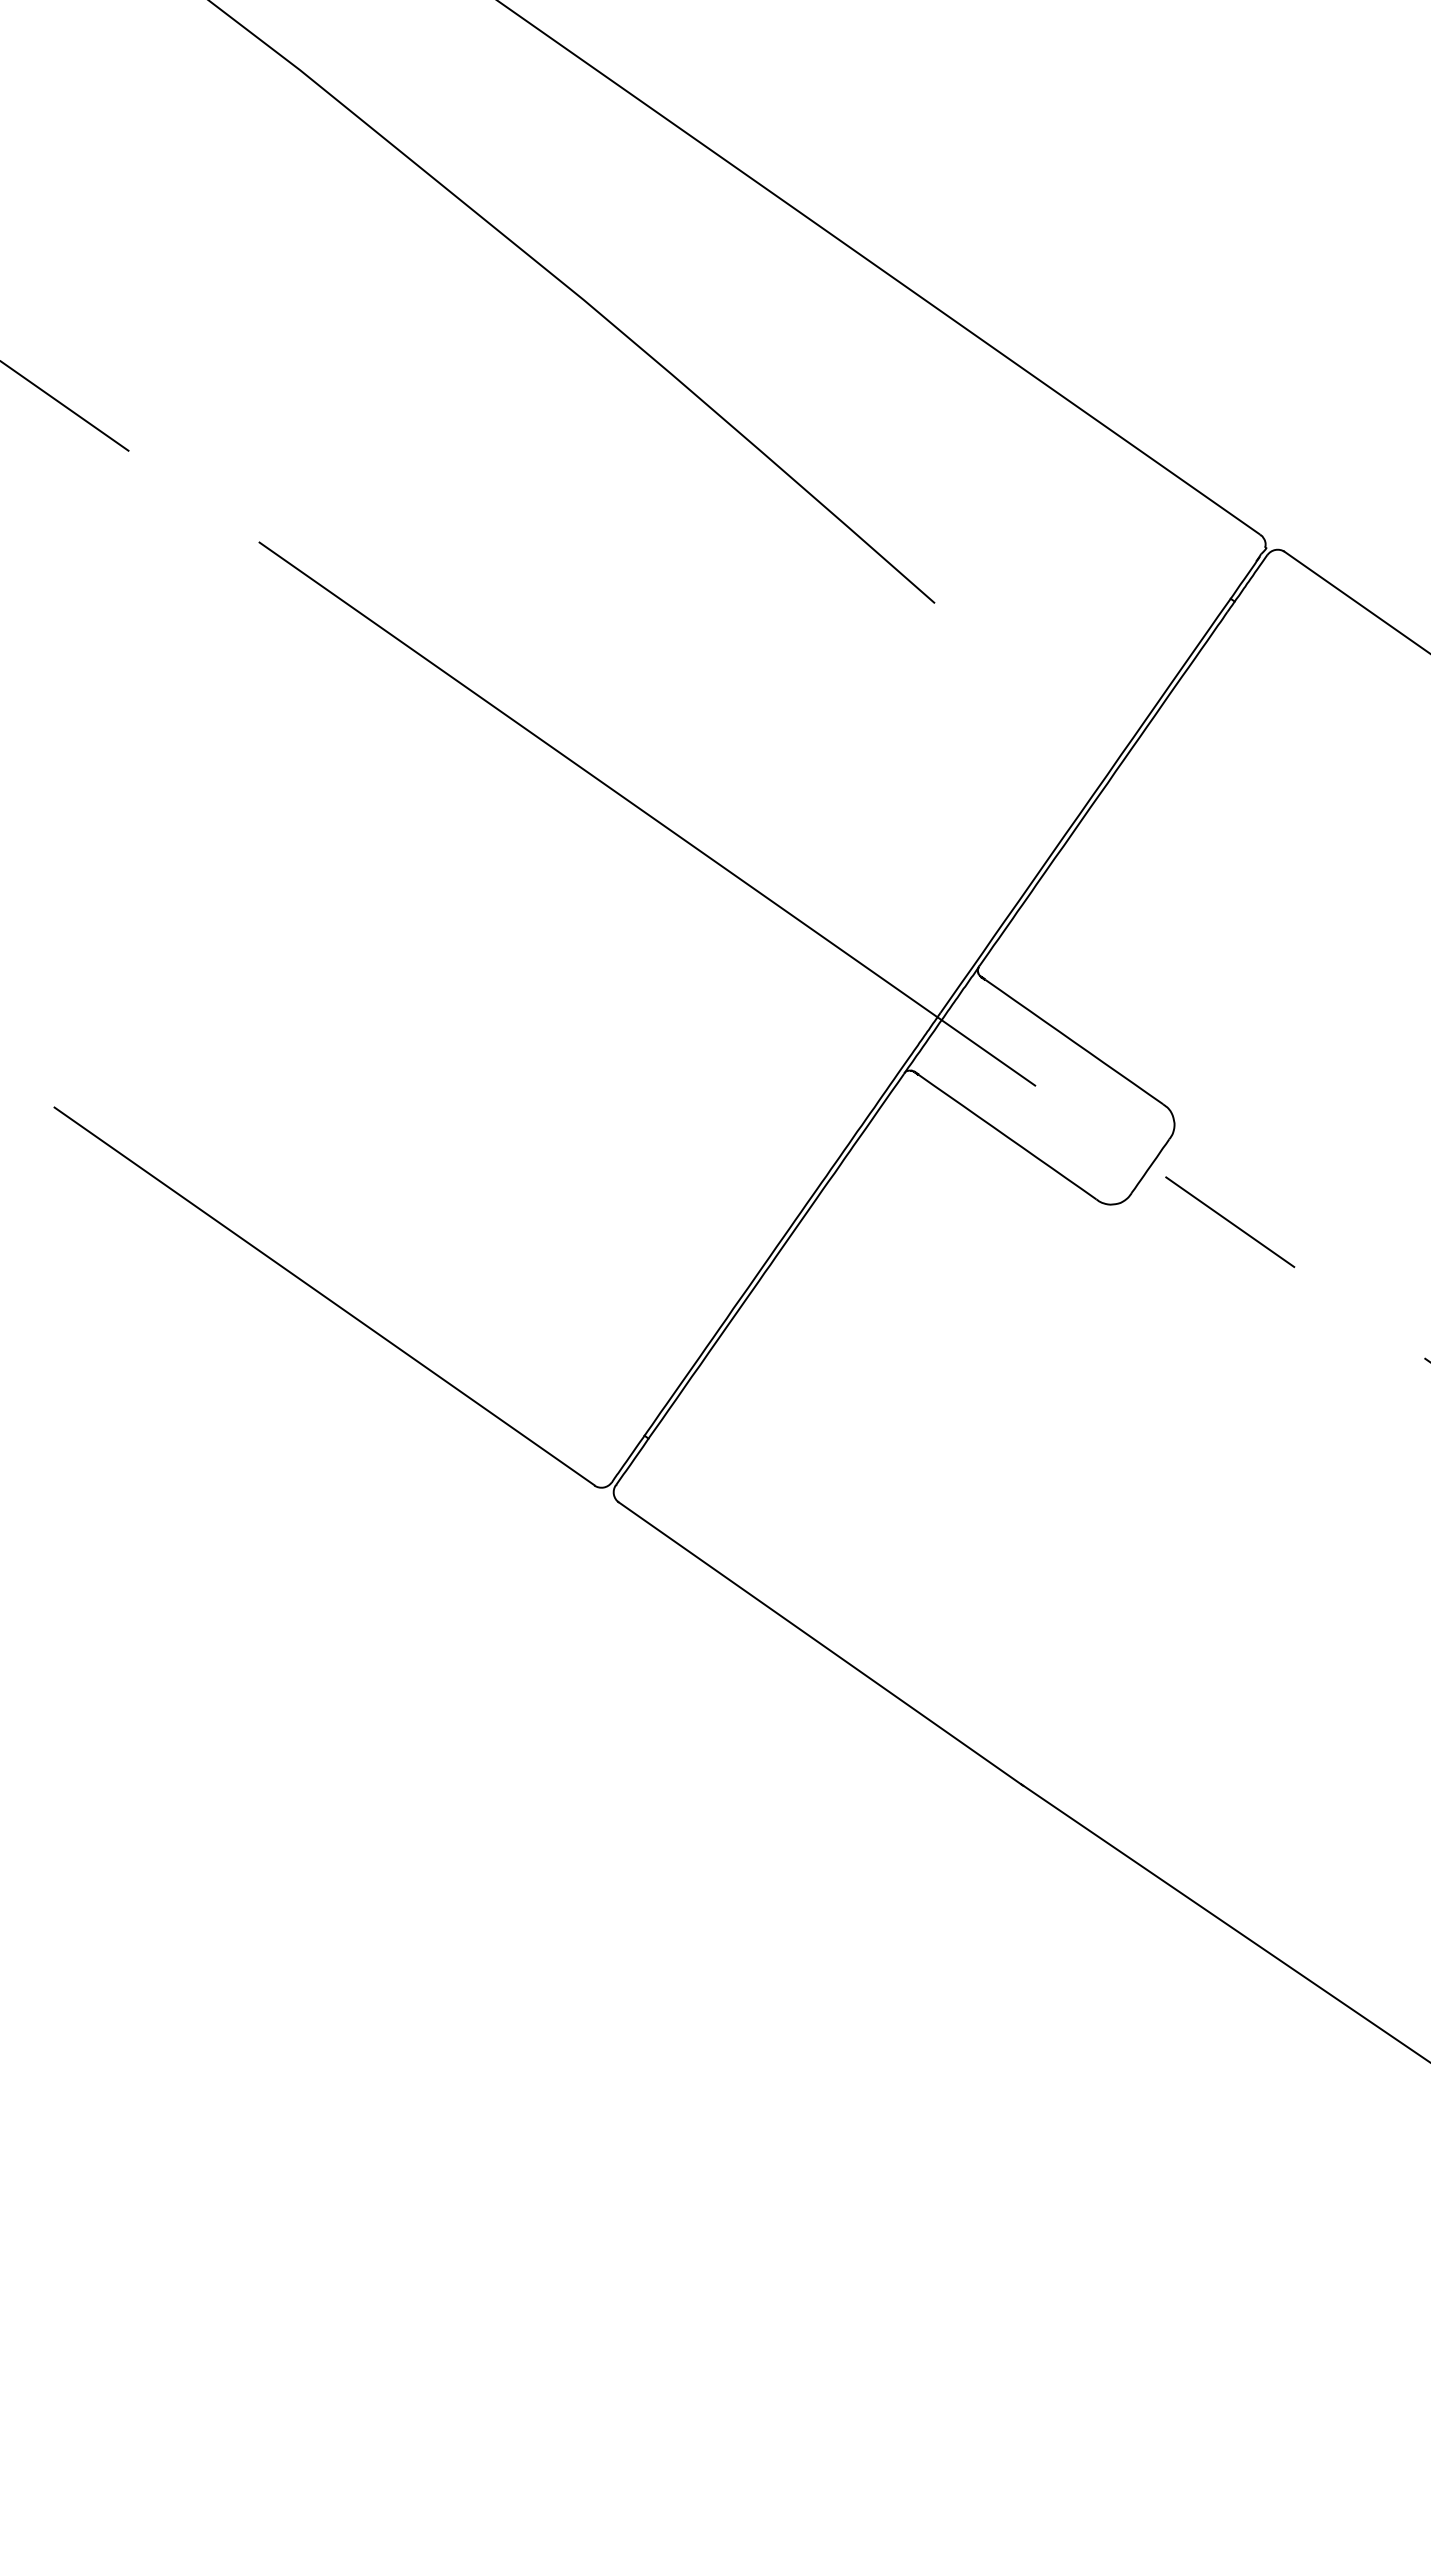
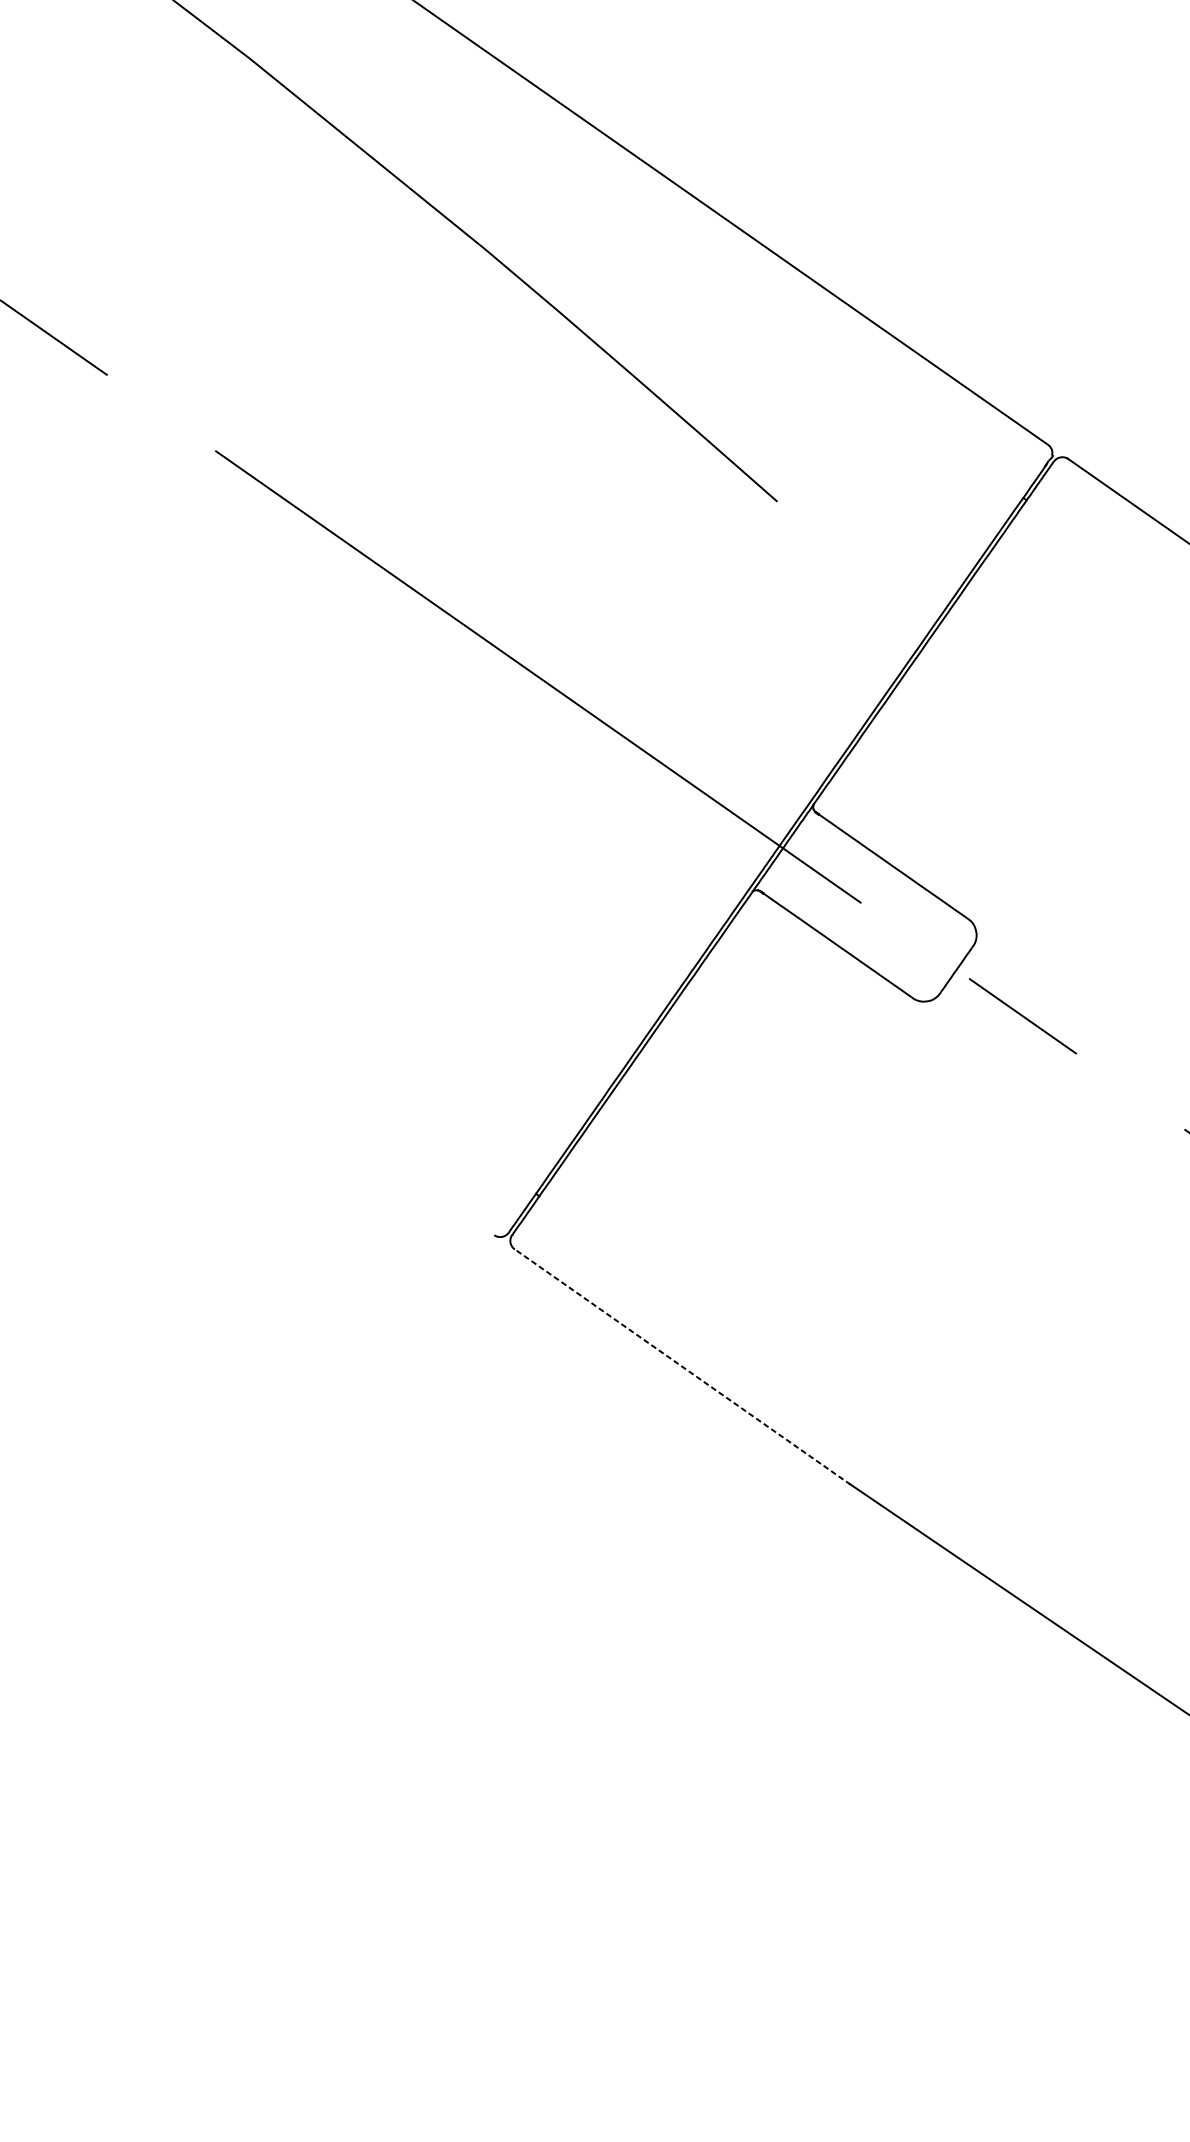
line: (324, 1296) -> (269, 1078), removed
line: (820, 1643) -> (682, 1366), solid -> dashed

